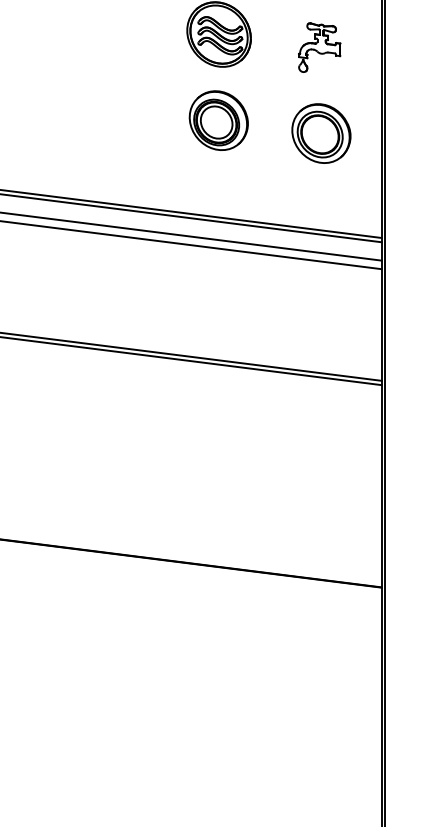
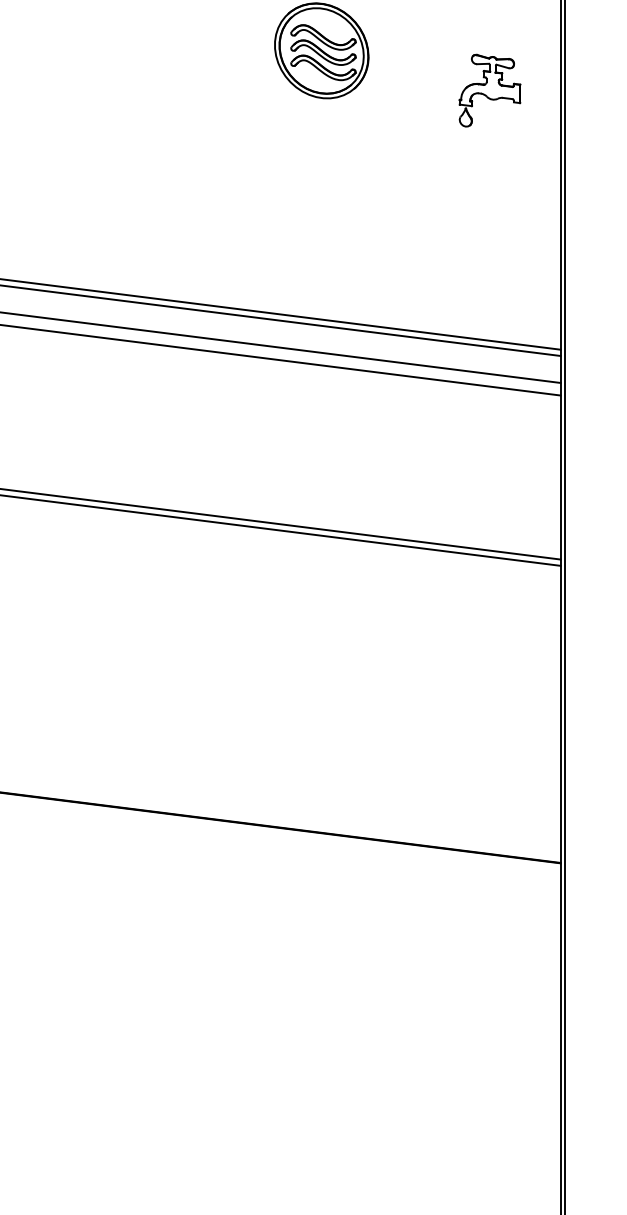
part: (319, 47) -> (489, 90), moved
part: (218, 120) -> (320, 177), removed
part: (321, 133) -> (472, 196), removed

